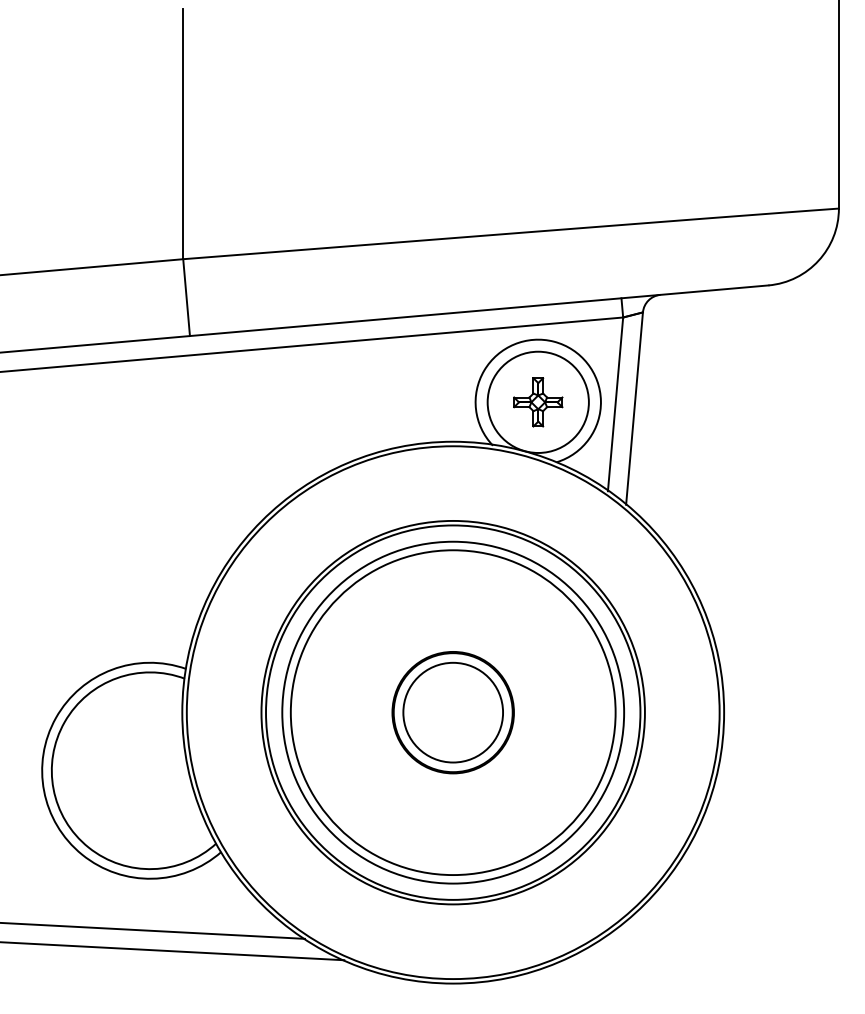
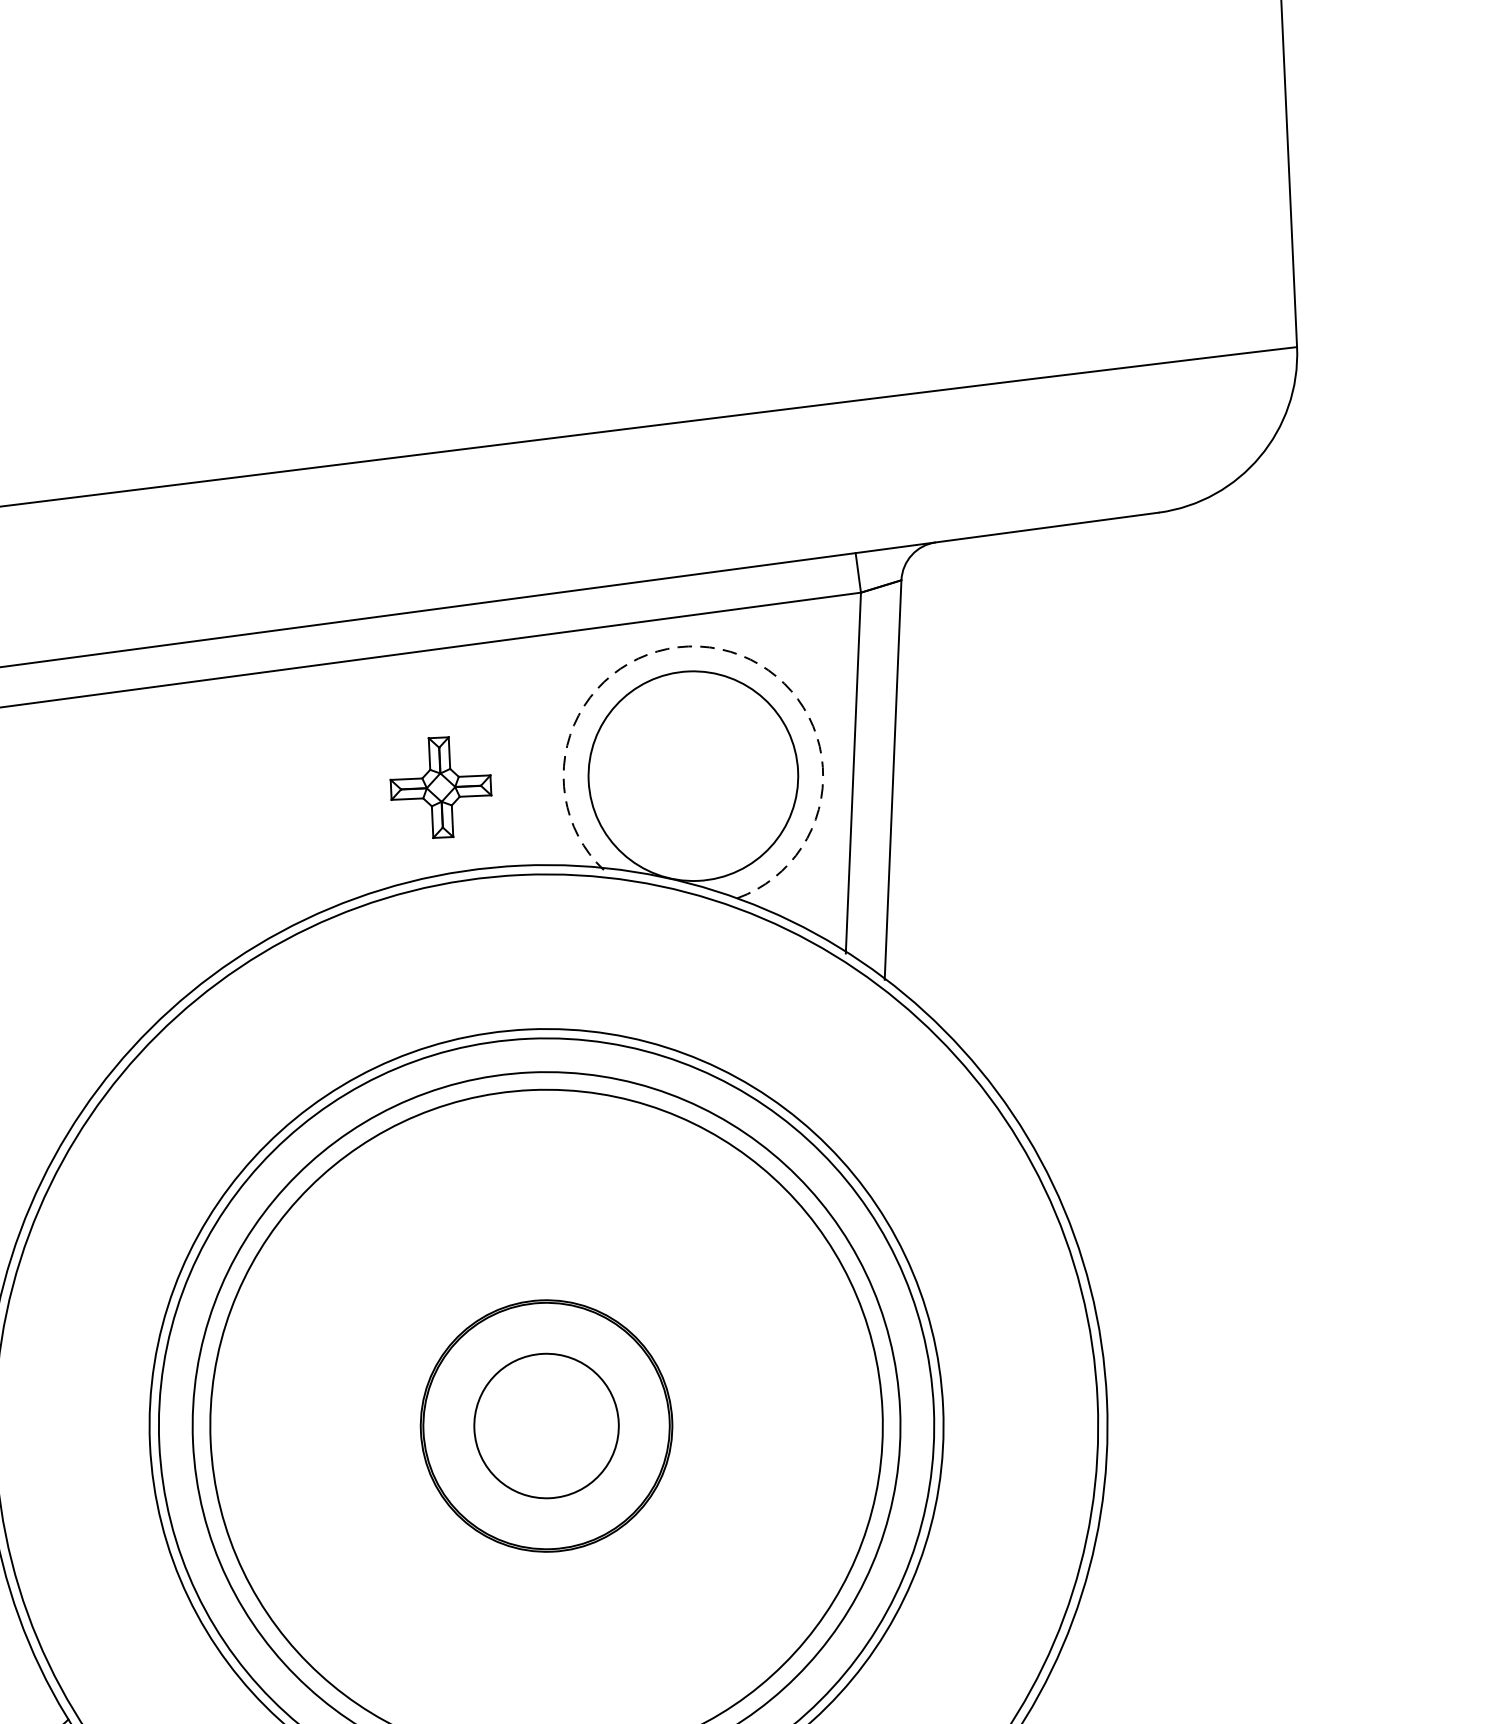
arc: (554, 341) -> (721, 648), solid -> dashed
part: (538, 402) -> (441, 787), moved
circle: (453, 712) -> (547, 1425), size x0.7

